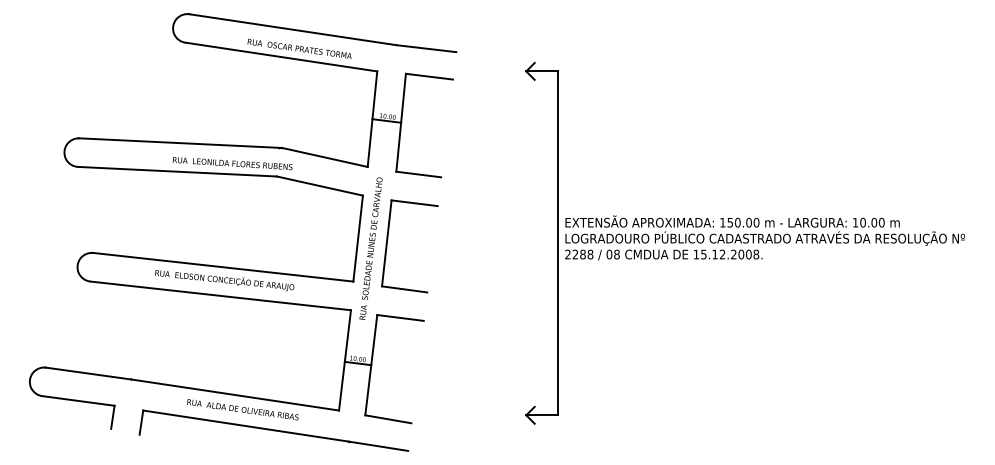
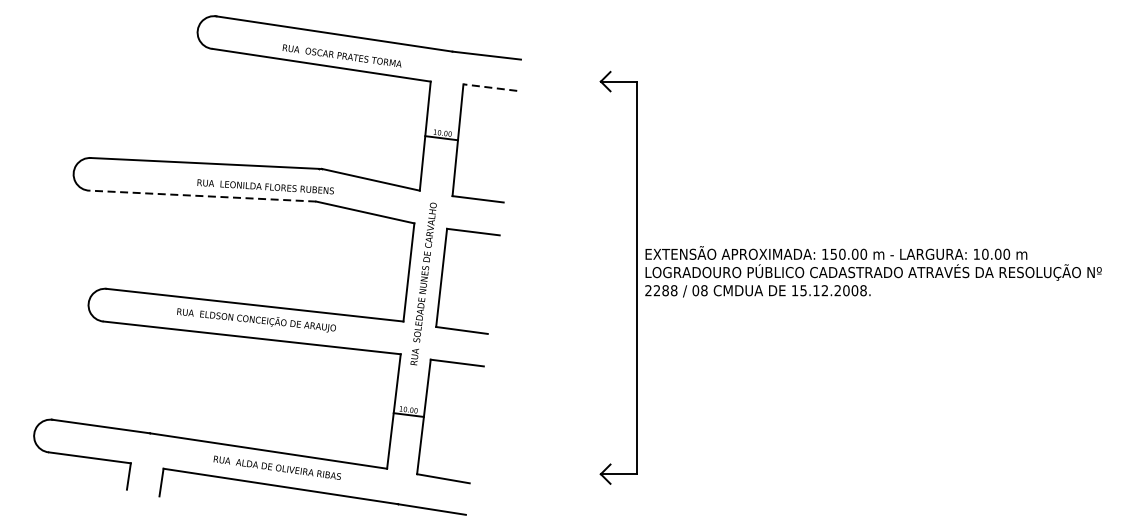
line: (429, 76) -> (490, 87), solid -> dashed
line: (177, 171) -> (202, 195), solid -> dashed

